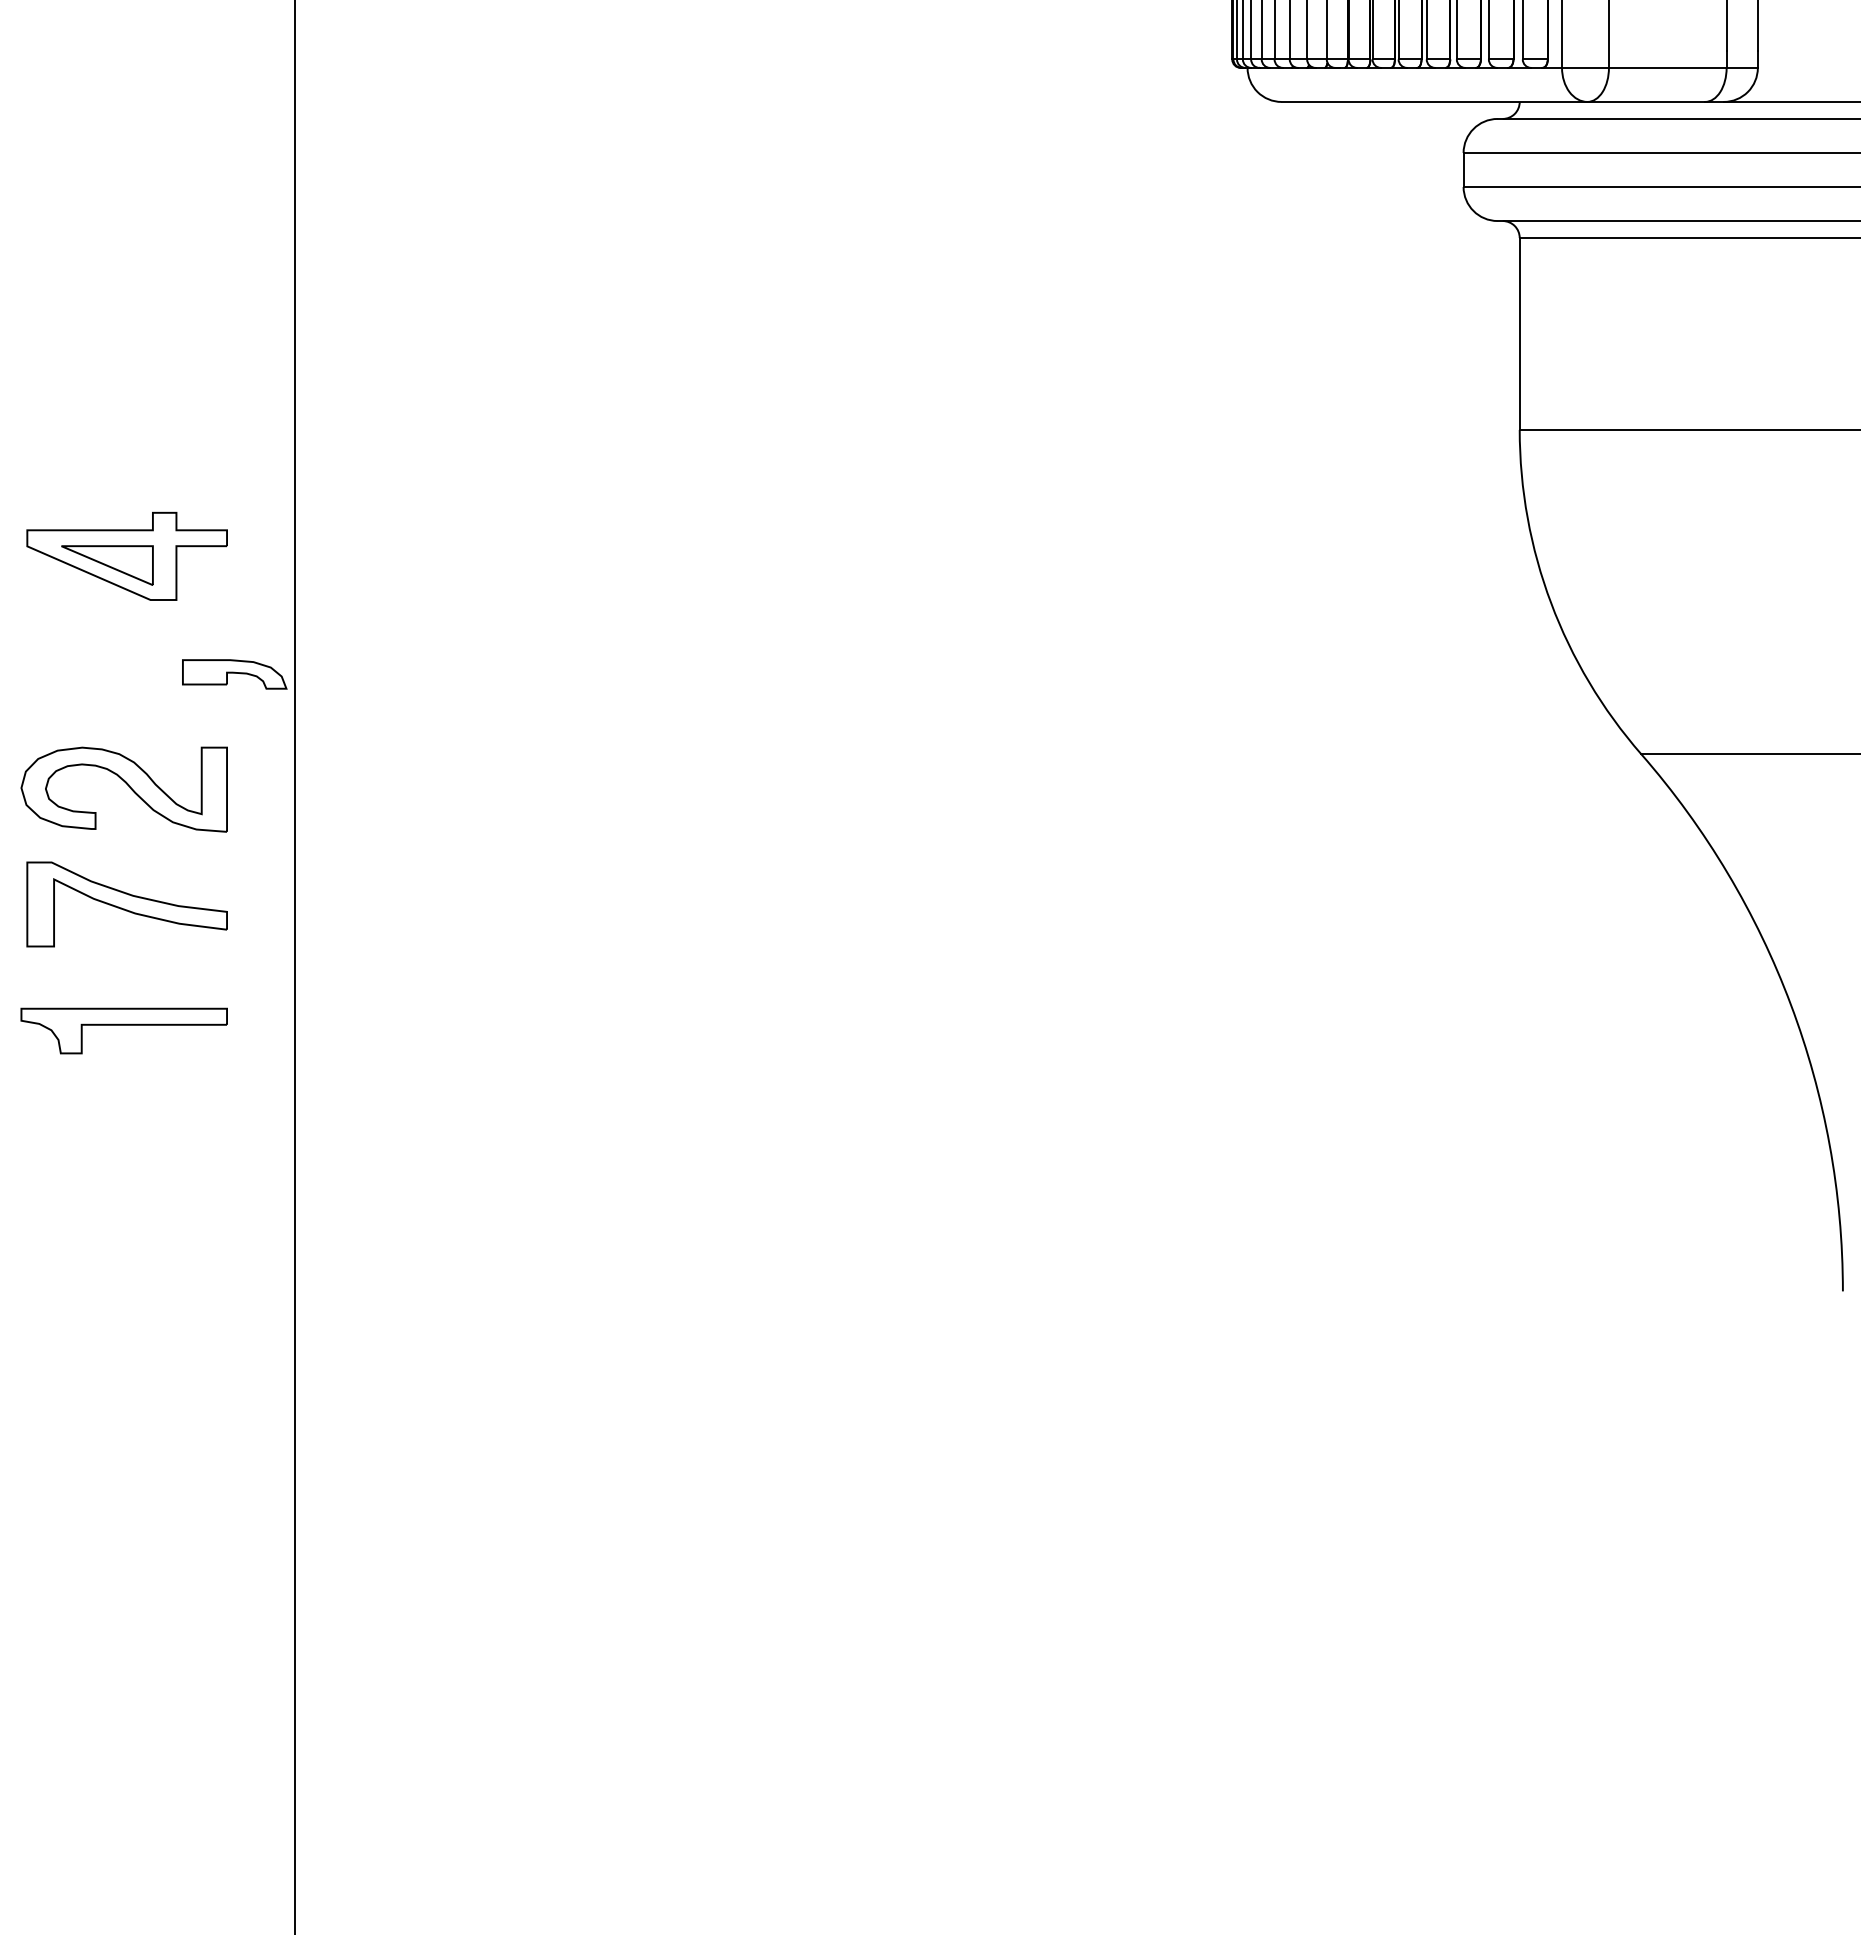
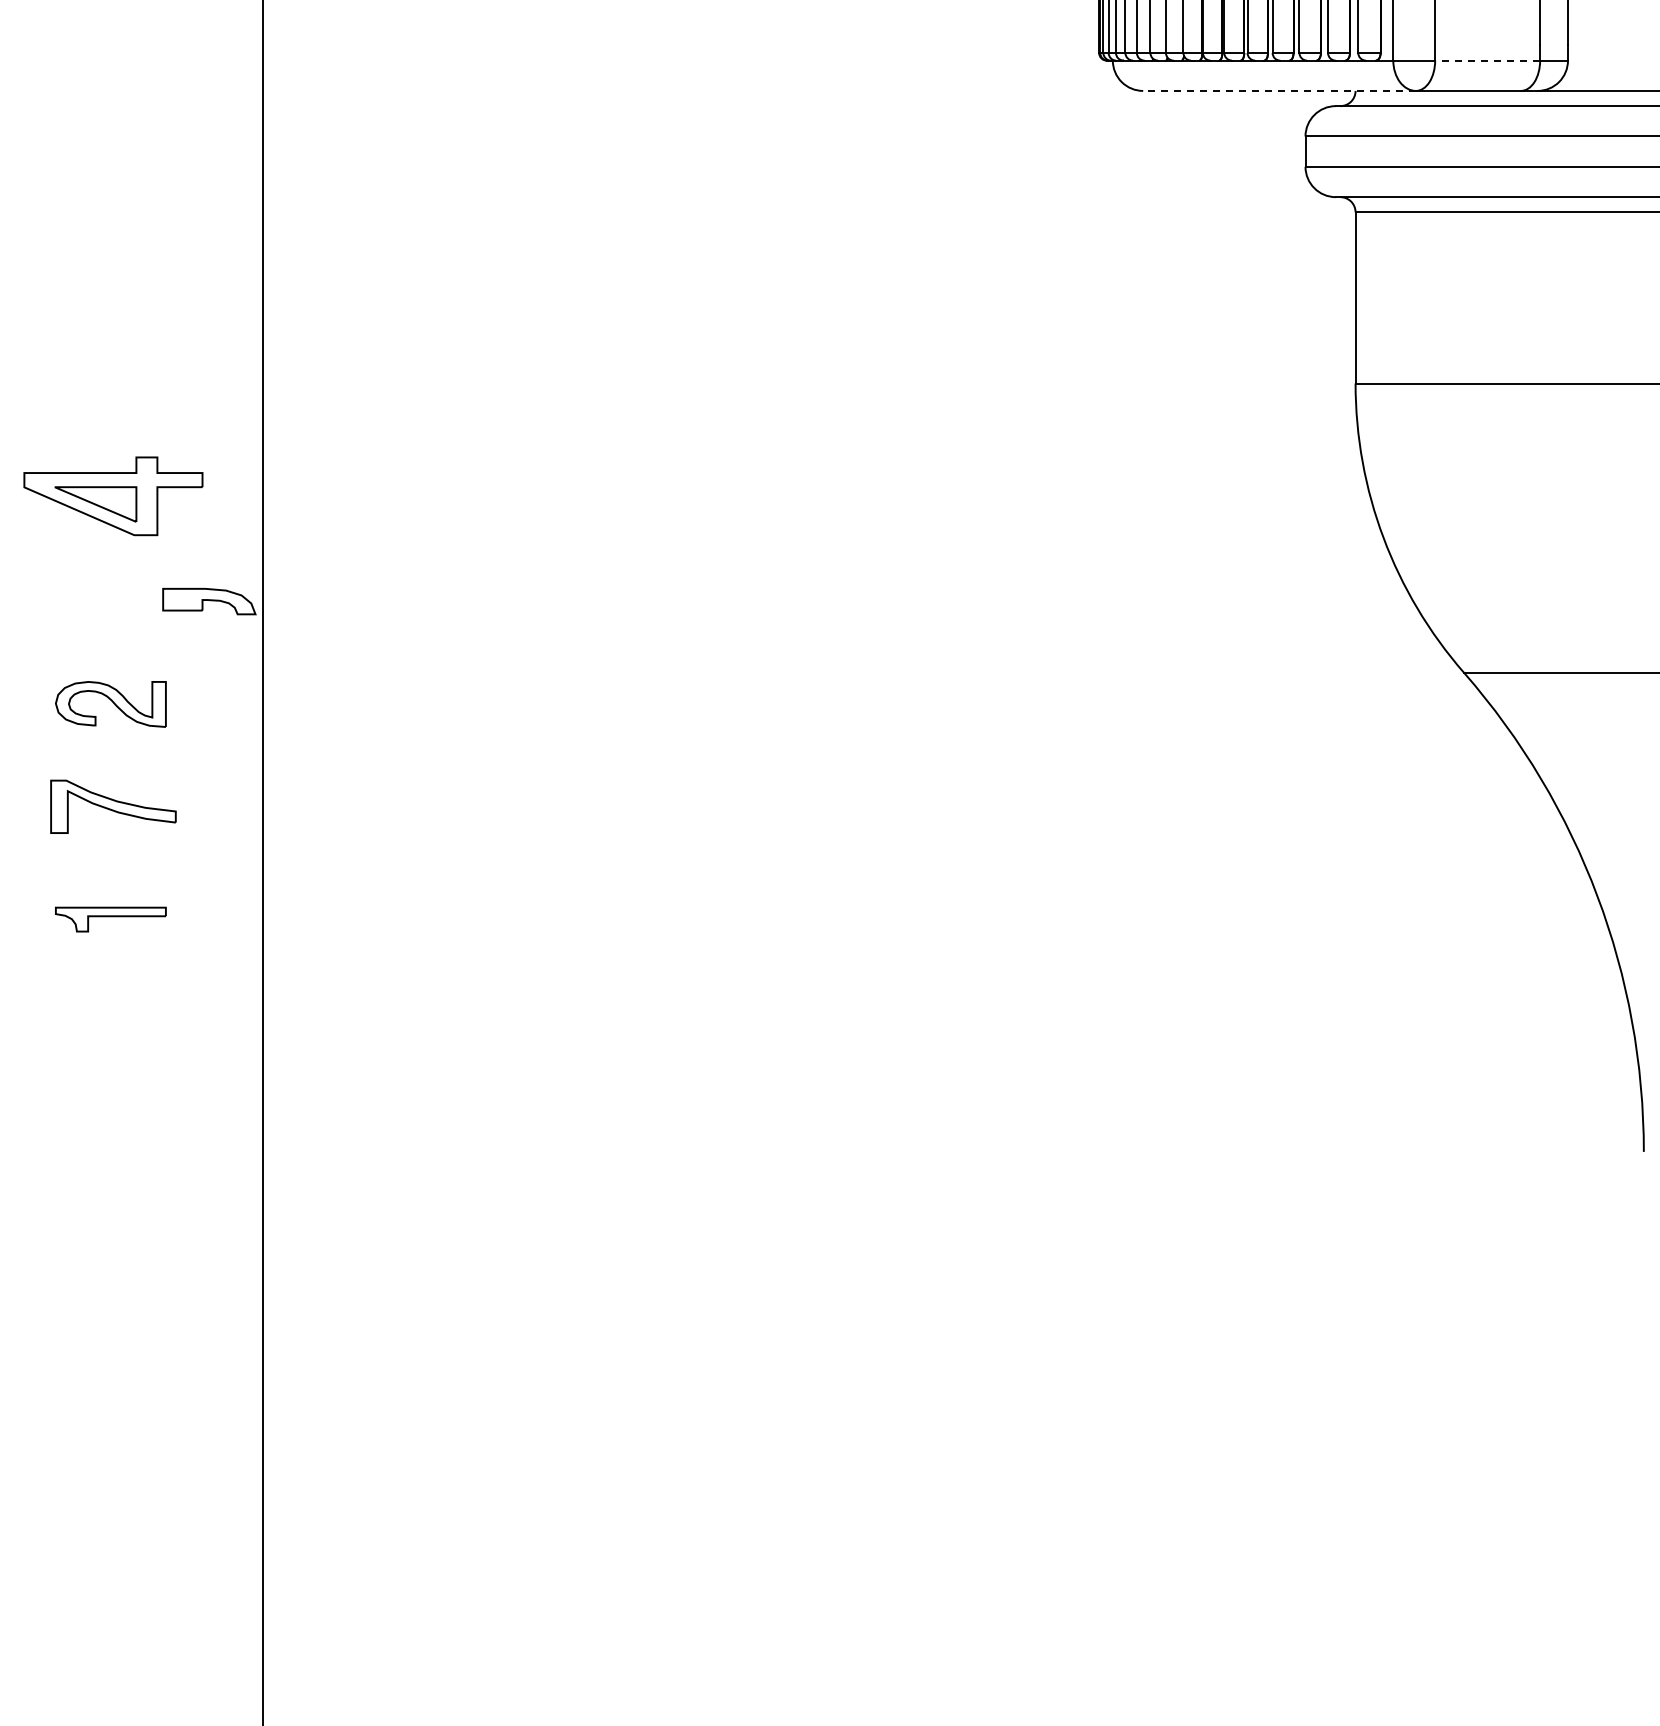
line: (1667, 67) -> (1487, 60), solid -> dashed
line: (1434, 101) -> (1279, 90), solid -> dashed
part: (123, 789) -> (110, 704), size x0.6
part: (127, 904) -> (113, 806), size x0.7
part: (123, 1030) -> (110, 919), size x0.6

